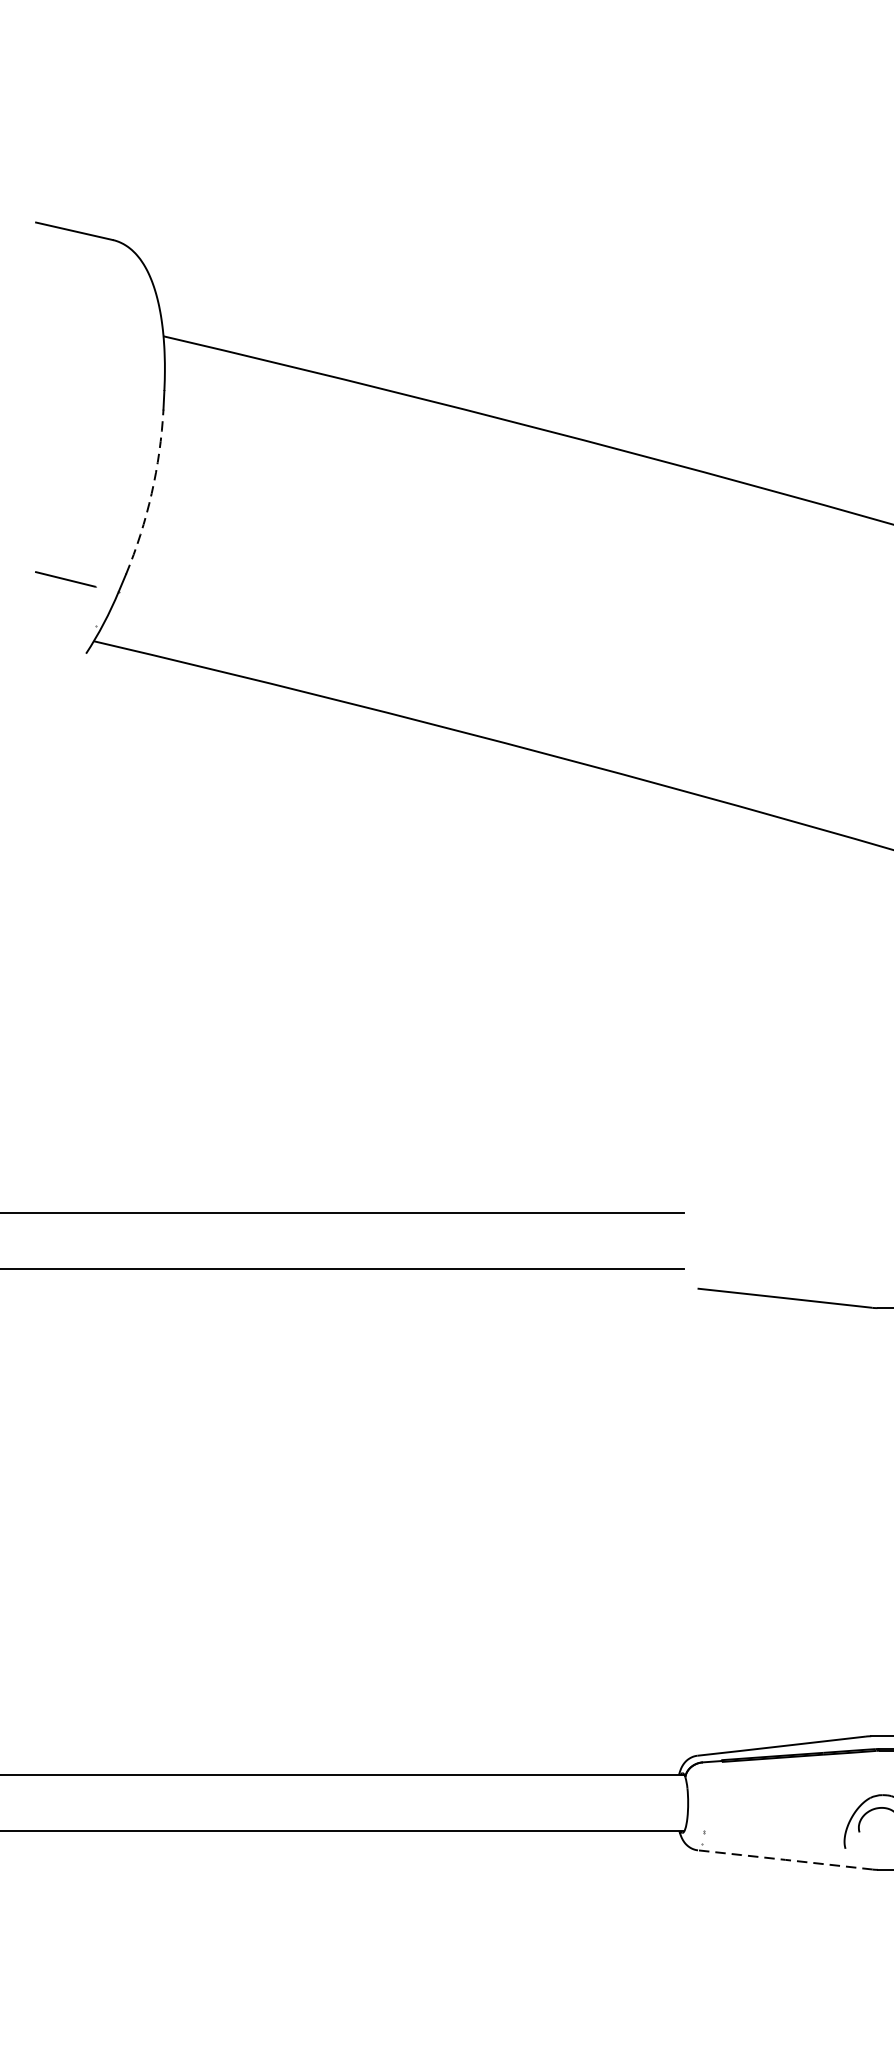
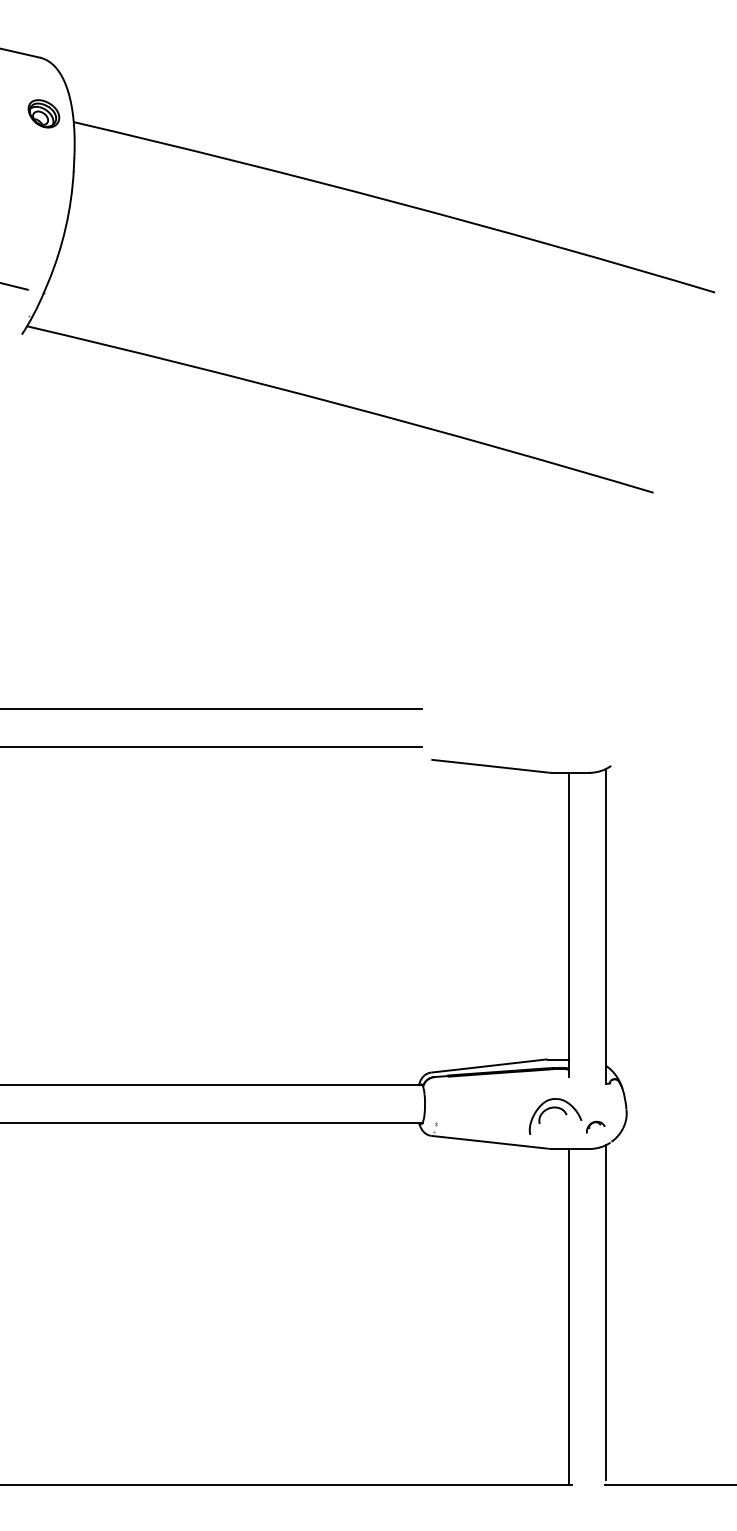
part: (118, 323) -> (43, 113), added
arc: (151, 493) -> (65, 227), dashed -> solid
line: (784, 1860) -> (489, 1142), dashed -> solid

